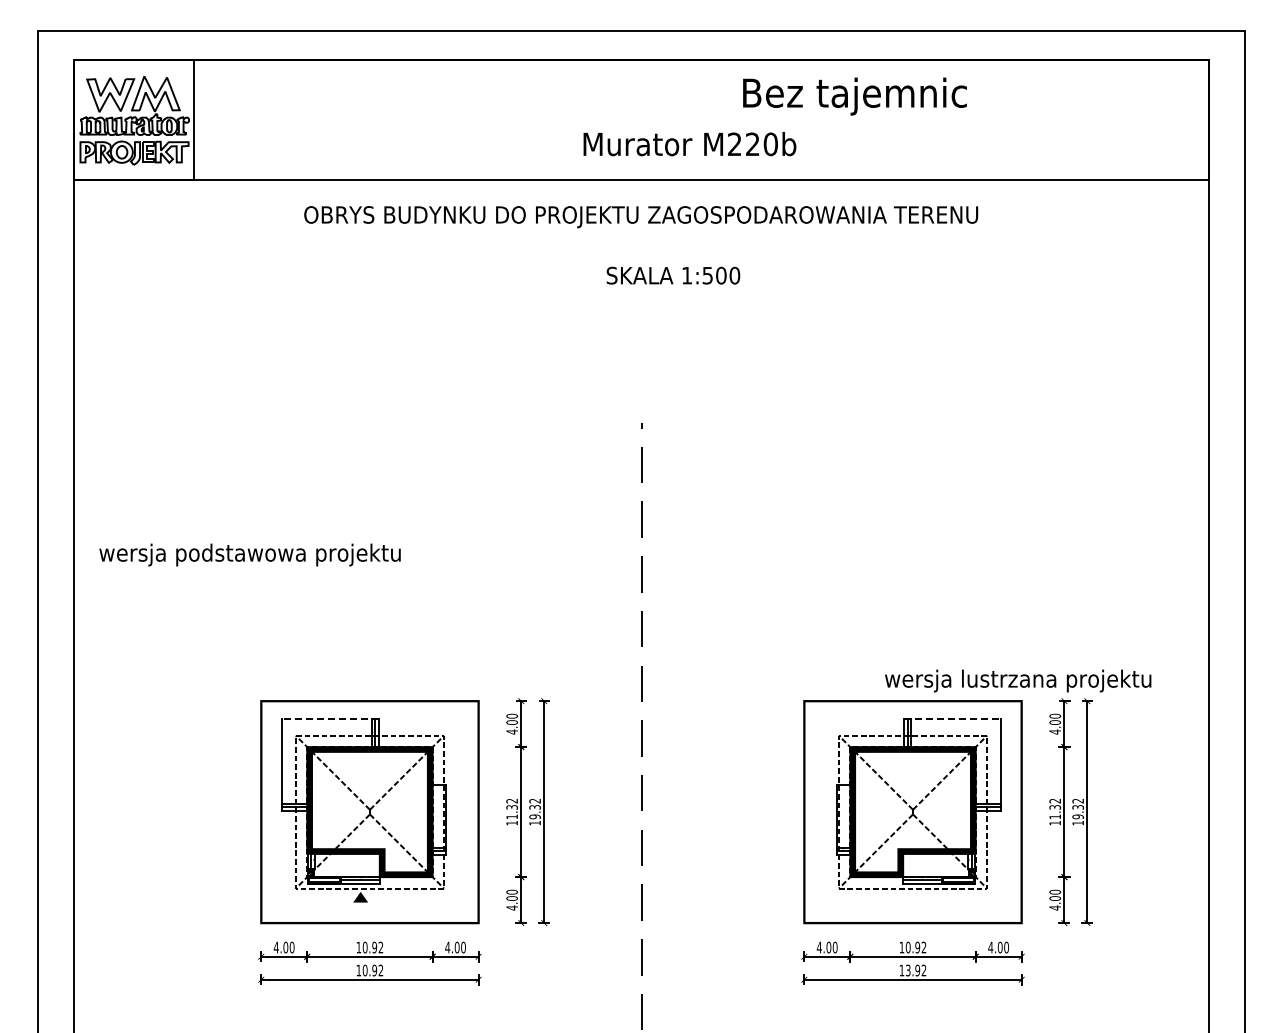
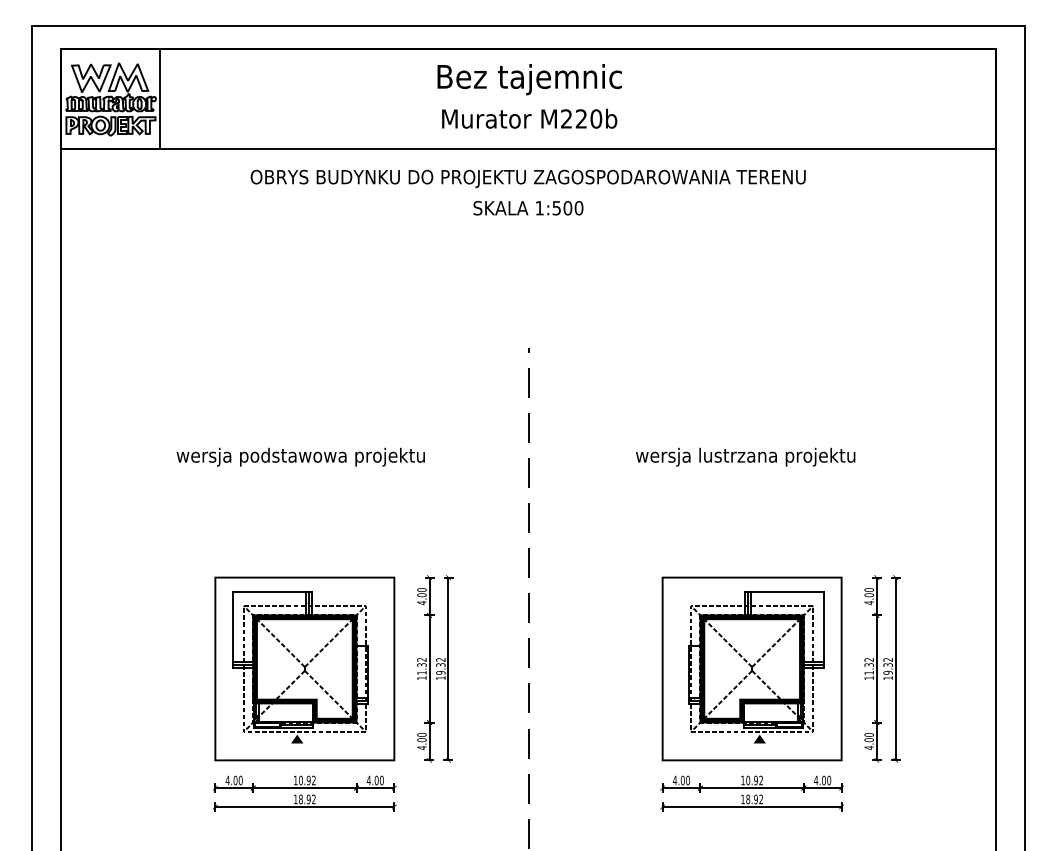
text: (854, 96) -> (529, 79), moved
text: (689, 144) -> (529, 119), moved
text: (673, 275) -> (528, 208), moved
text: (249, 554) -> (300, 456), moved
text: (1018, 680) -> (745, 456), moved
line: (329, 718) -> (271, 591), dashed -> solid
line: (953, 718) -> (785, 591), dashed -> solid
fill: (921, 896) -> (759, 738), added
text: (364, 970) -> (300, 799), 10.92 -> 18.92
text: (907, 970) -> (747, 799), 13.92 -> 18.92

